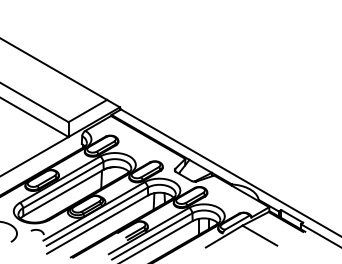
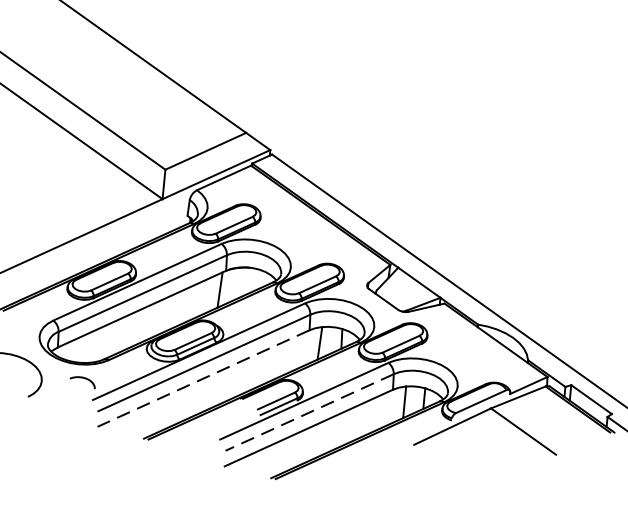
line: (97, 224) -> (203, 378), solid -> dashed
line: (151, 236) -> (308, 412), solid -> dashed

